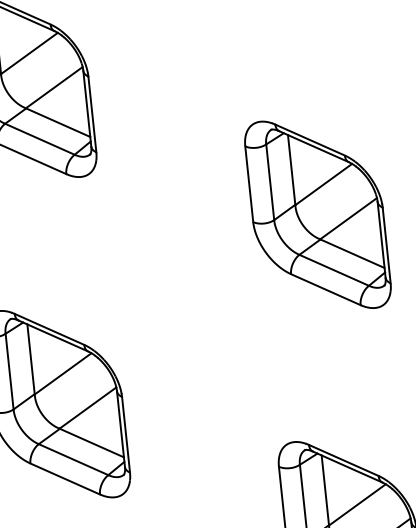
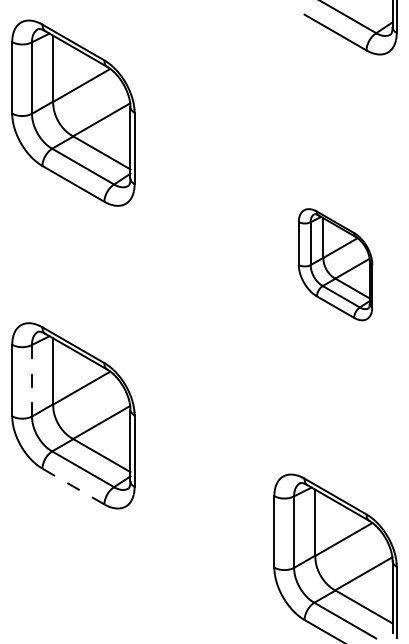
part: (317, 214) -> (335, 264), size x0.6
line: (10, 371) -> (32, 380), solid -> dashed
line: (65, 478) -> (73, 486), solid -> dashed

